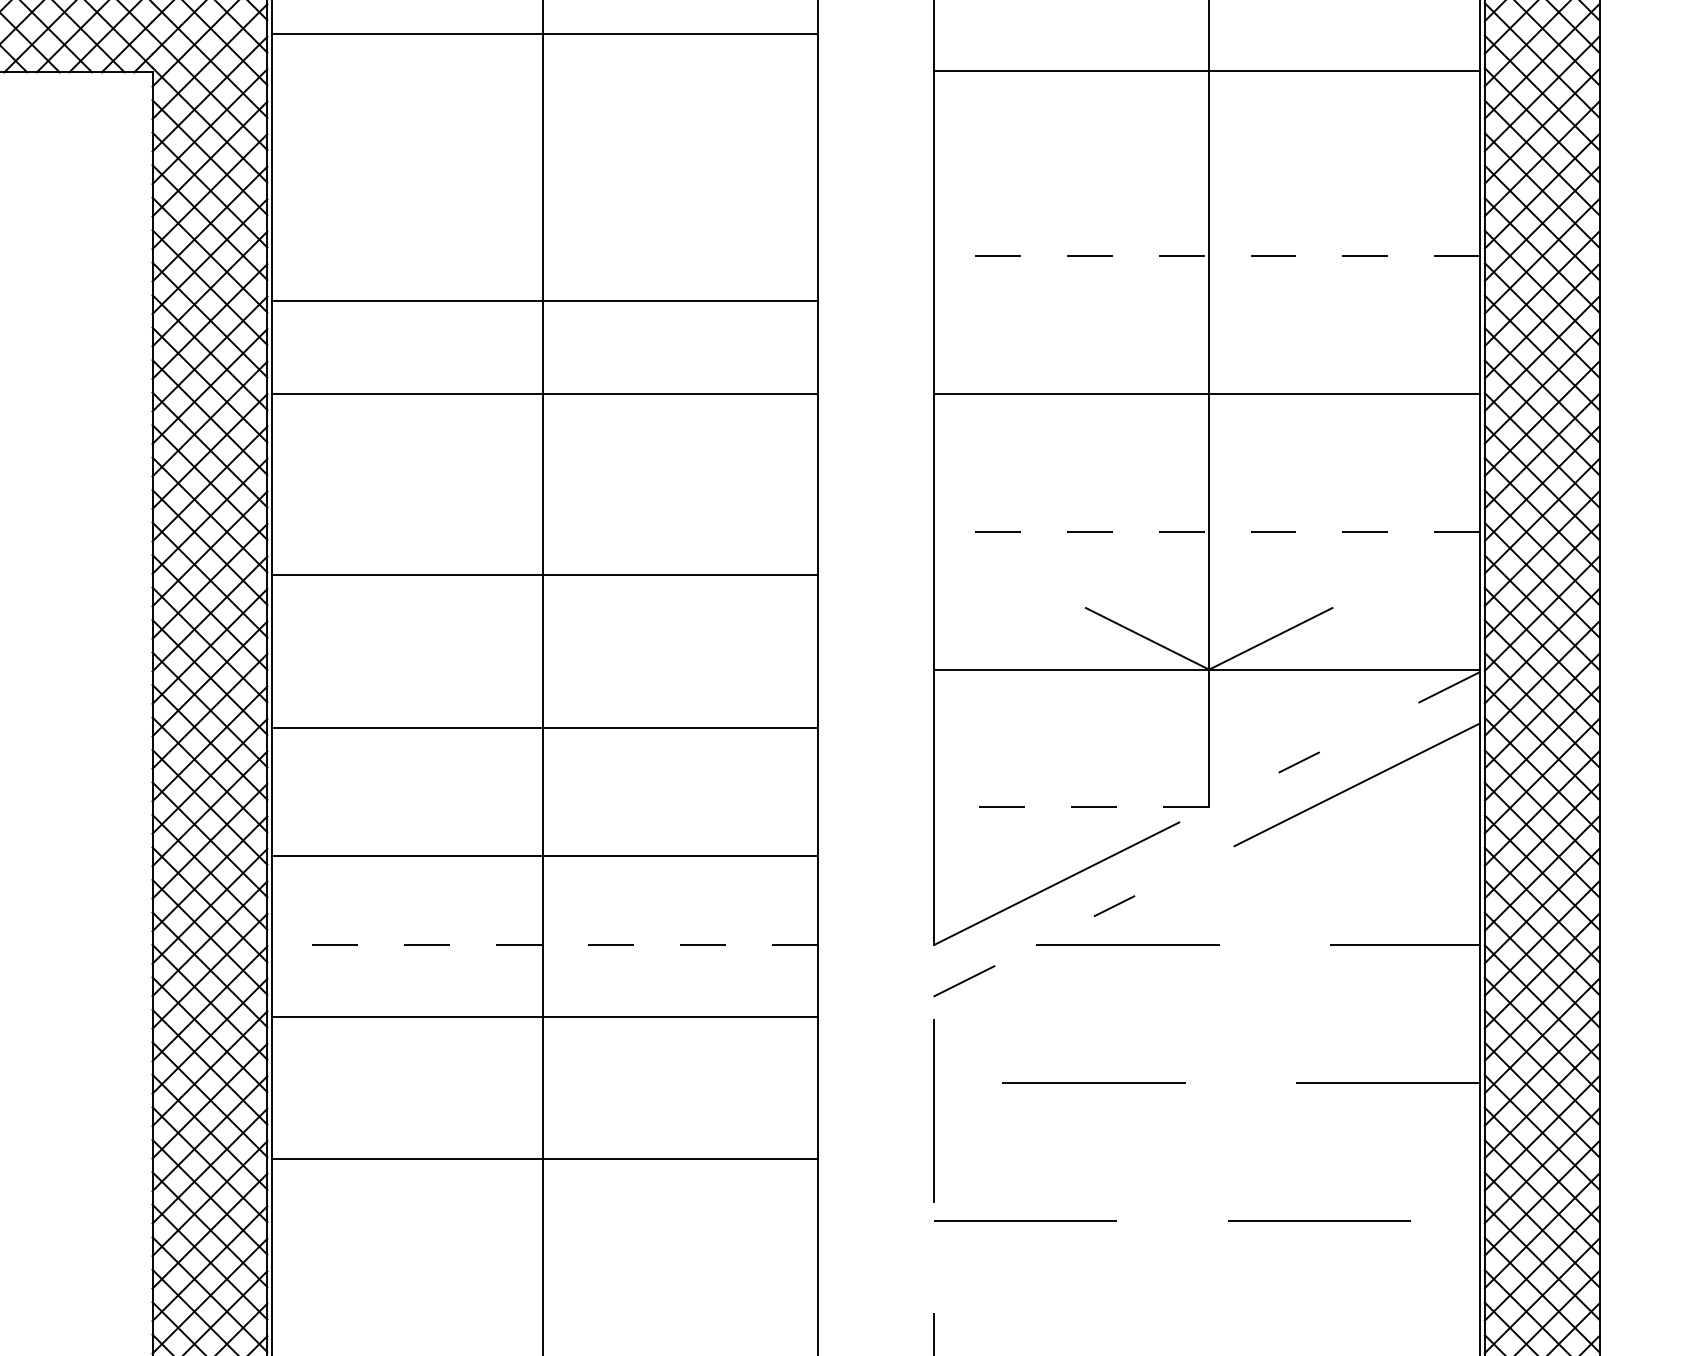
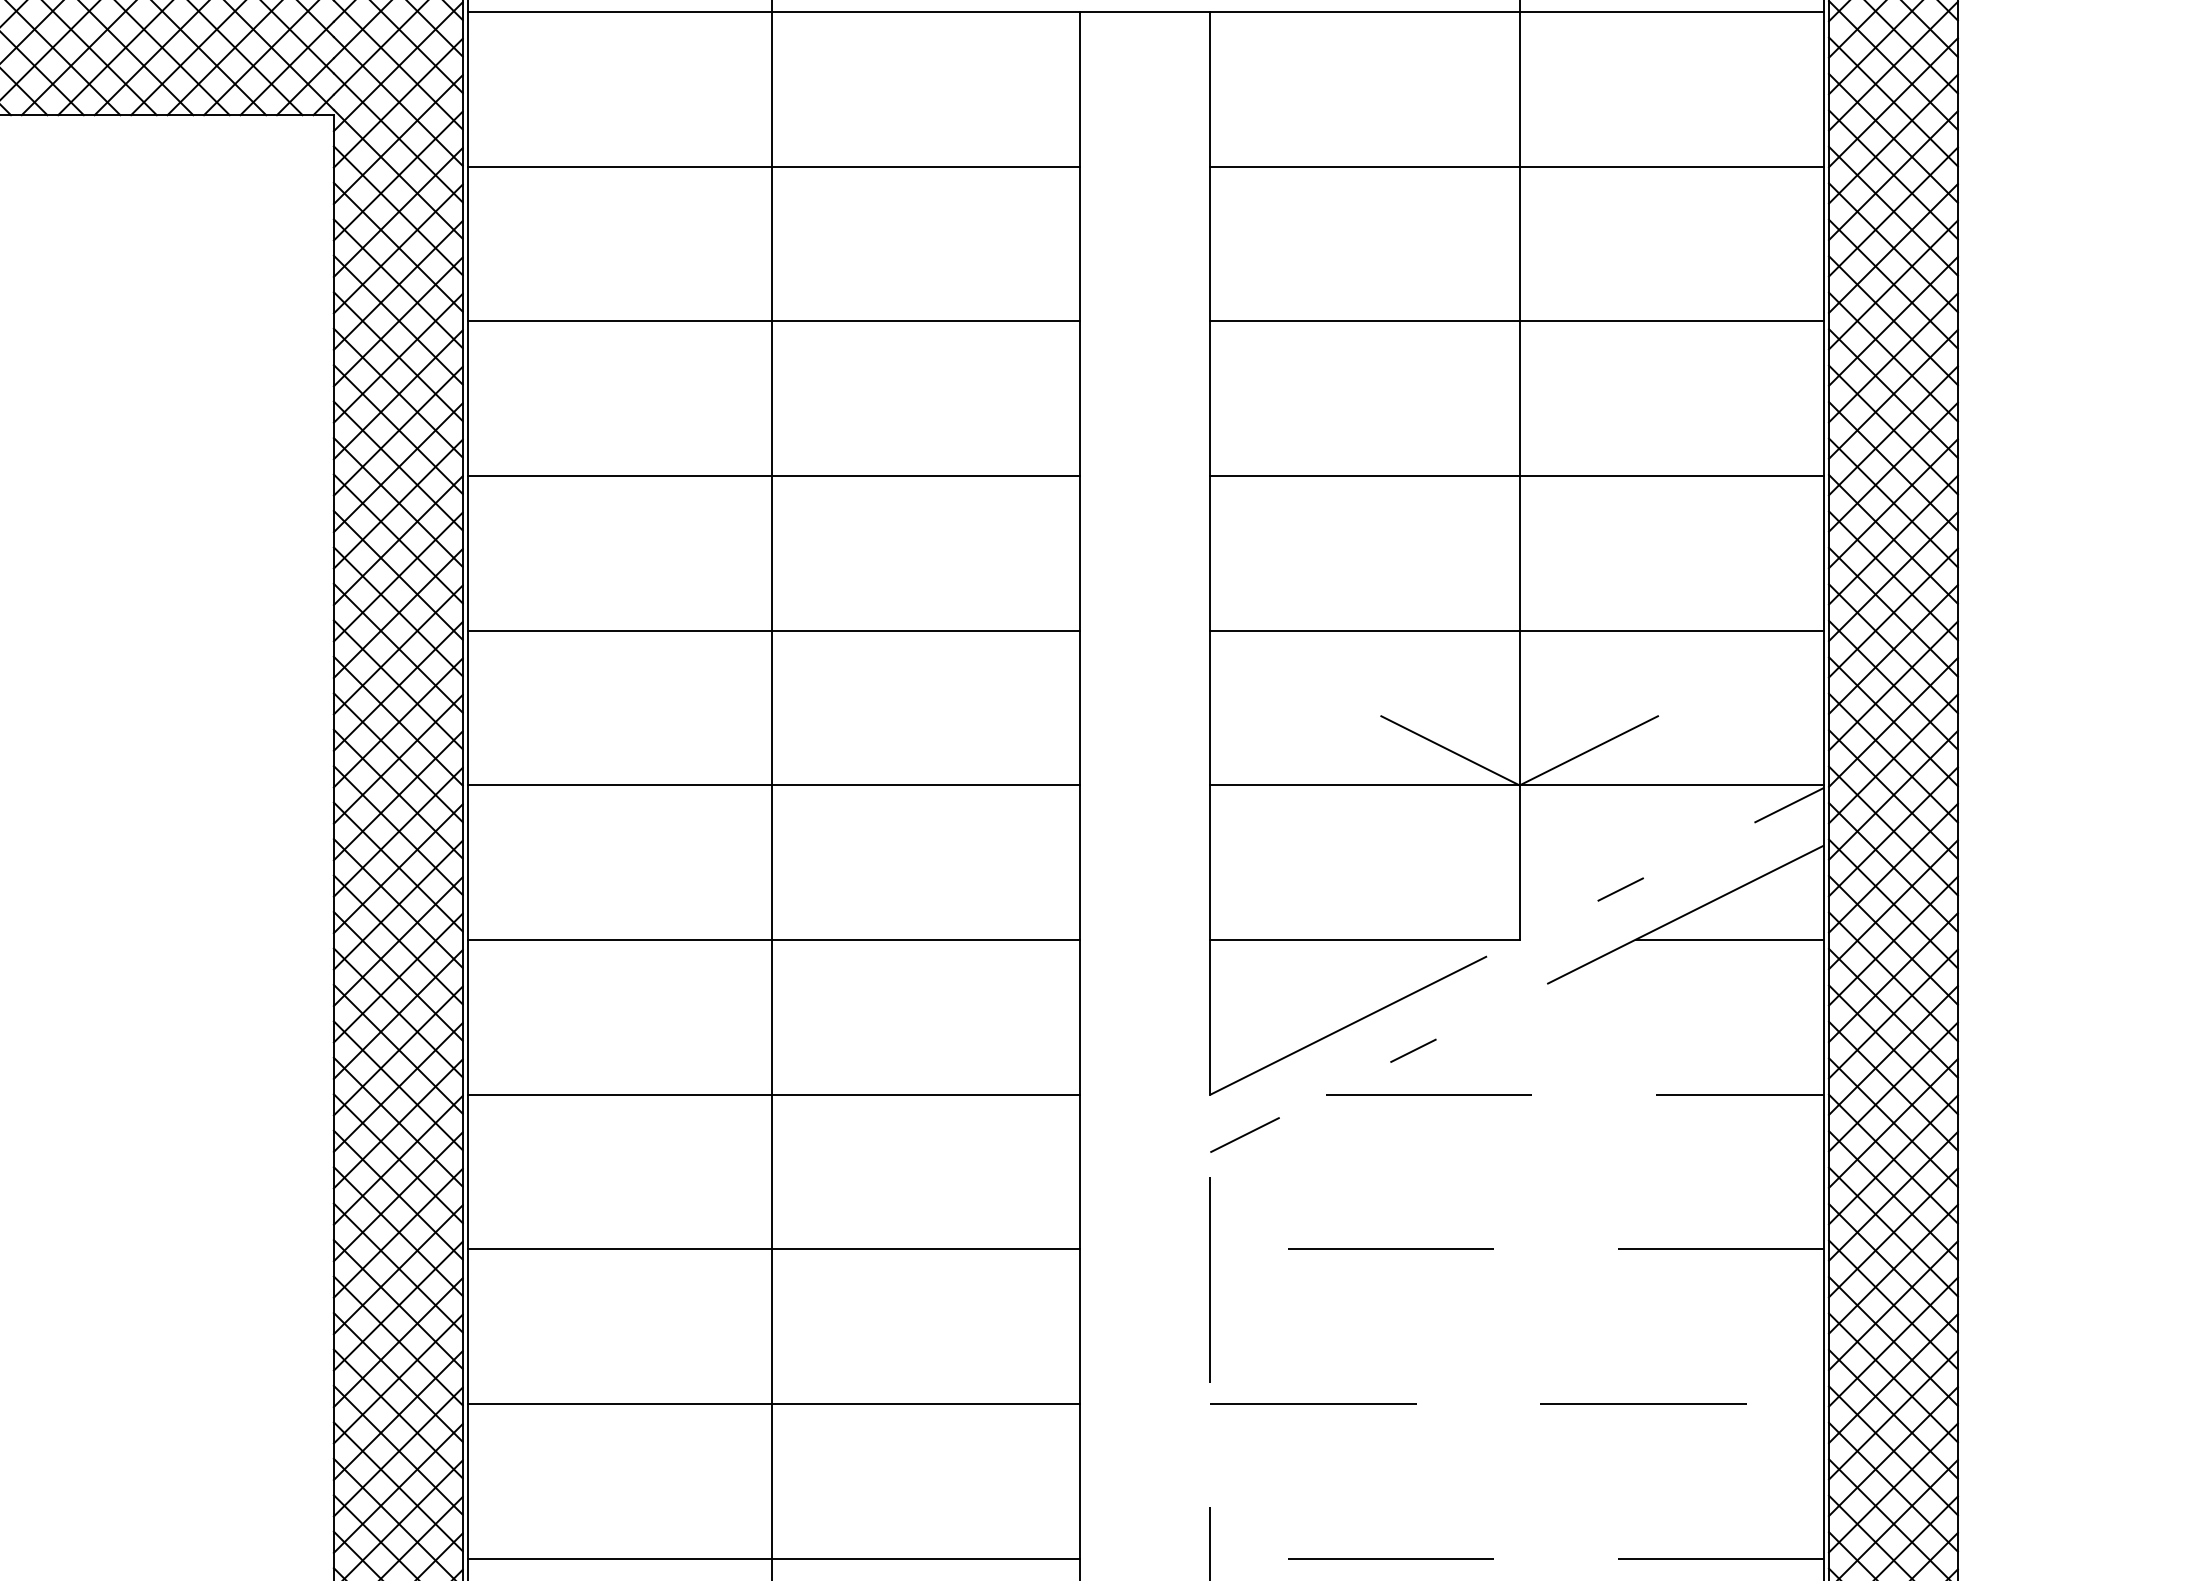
line: (544, 33) -> (773, 166), moved
line: (1206, 70) -> (1516, 166), moved
line: (1207, 256) -> (1517, 321), dashed -> solid
line: (544, 300) -> (773, 321), moved
line: (1207, 531) -> (1517, 630), dashed -> solid
line: (544, 574) -> (773, 630), moved
line: (544, 728) -> (773, 785), moved
line: (1071, 807) -> (1365, 940), dashed -> solid
line: (1395, 807) -> (1728, 940), added
line: (544, 855) -> (773, 940), moved
line: (544, 945) -> (773, 1094), dashed -> solid
line: (544, 1017) -> (773, 1249), moved
line: (544, 1159) -> (773, 1404), moved

